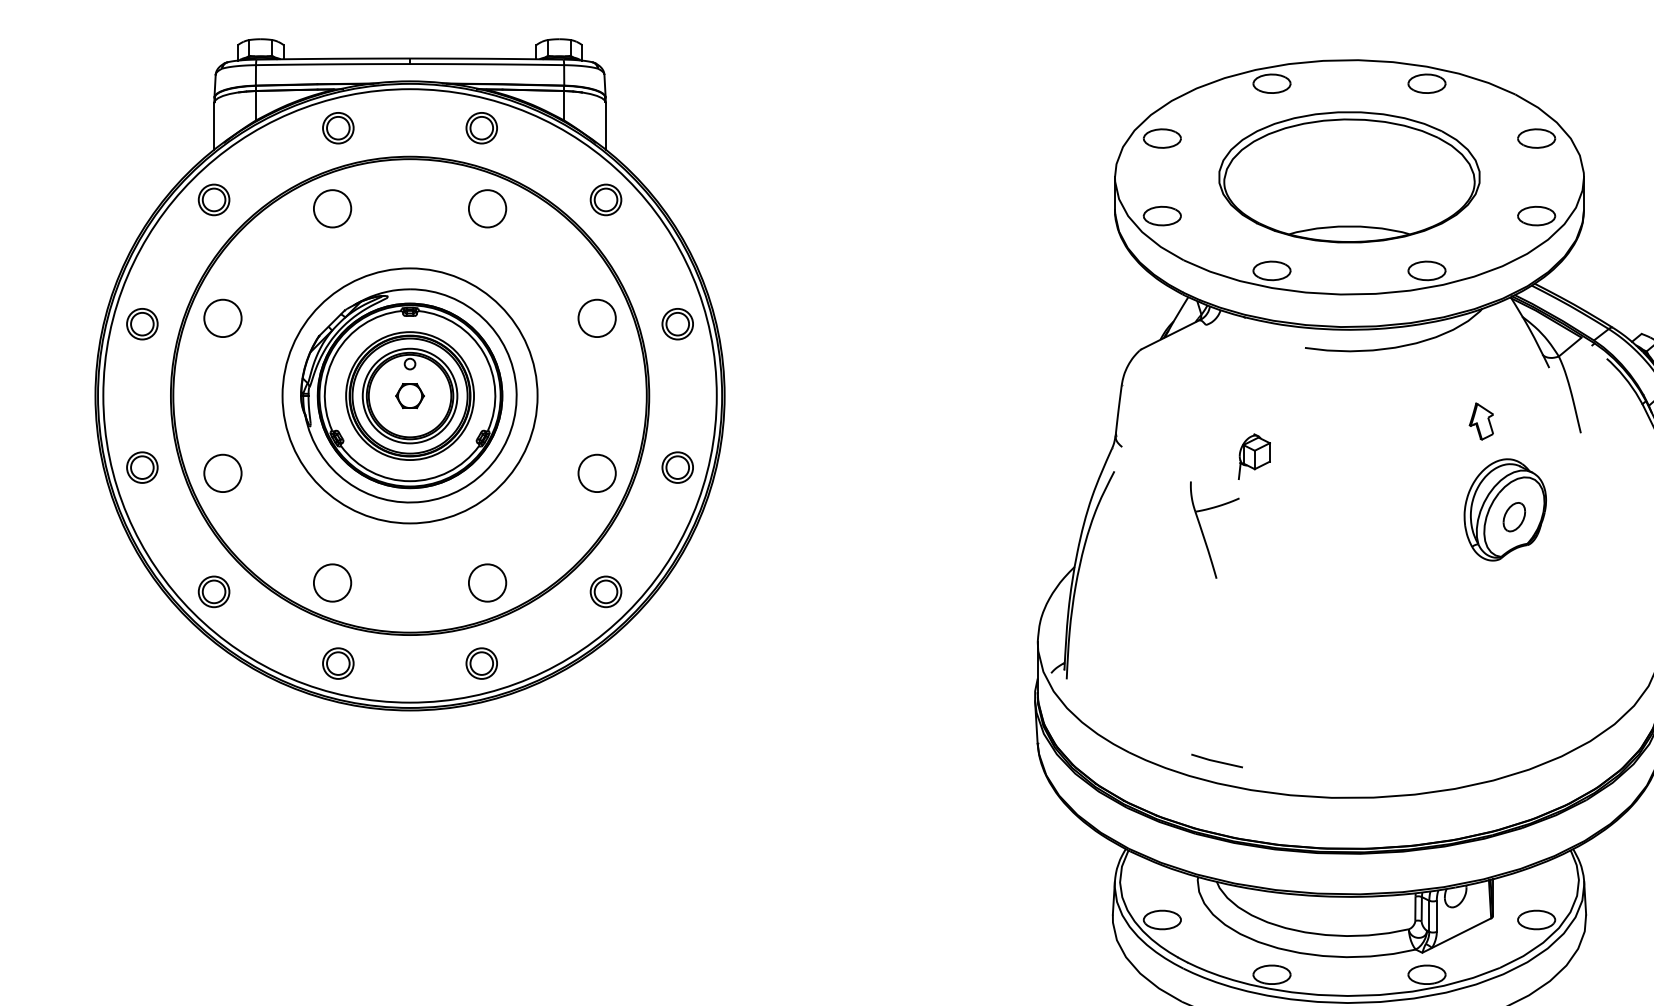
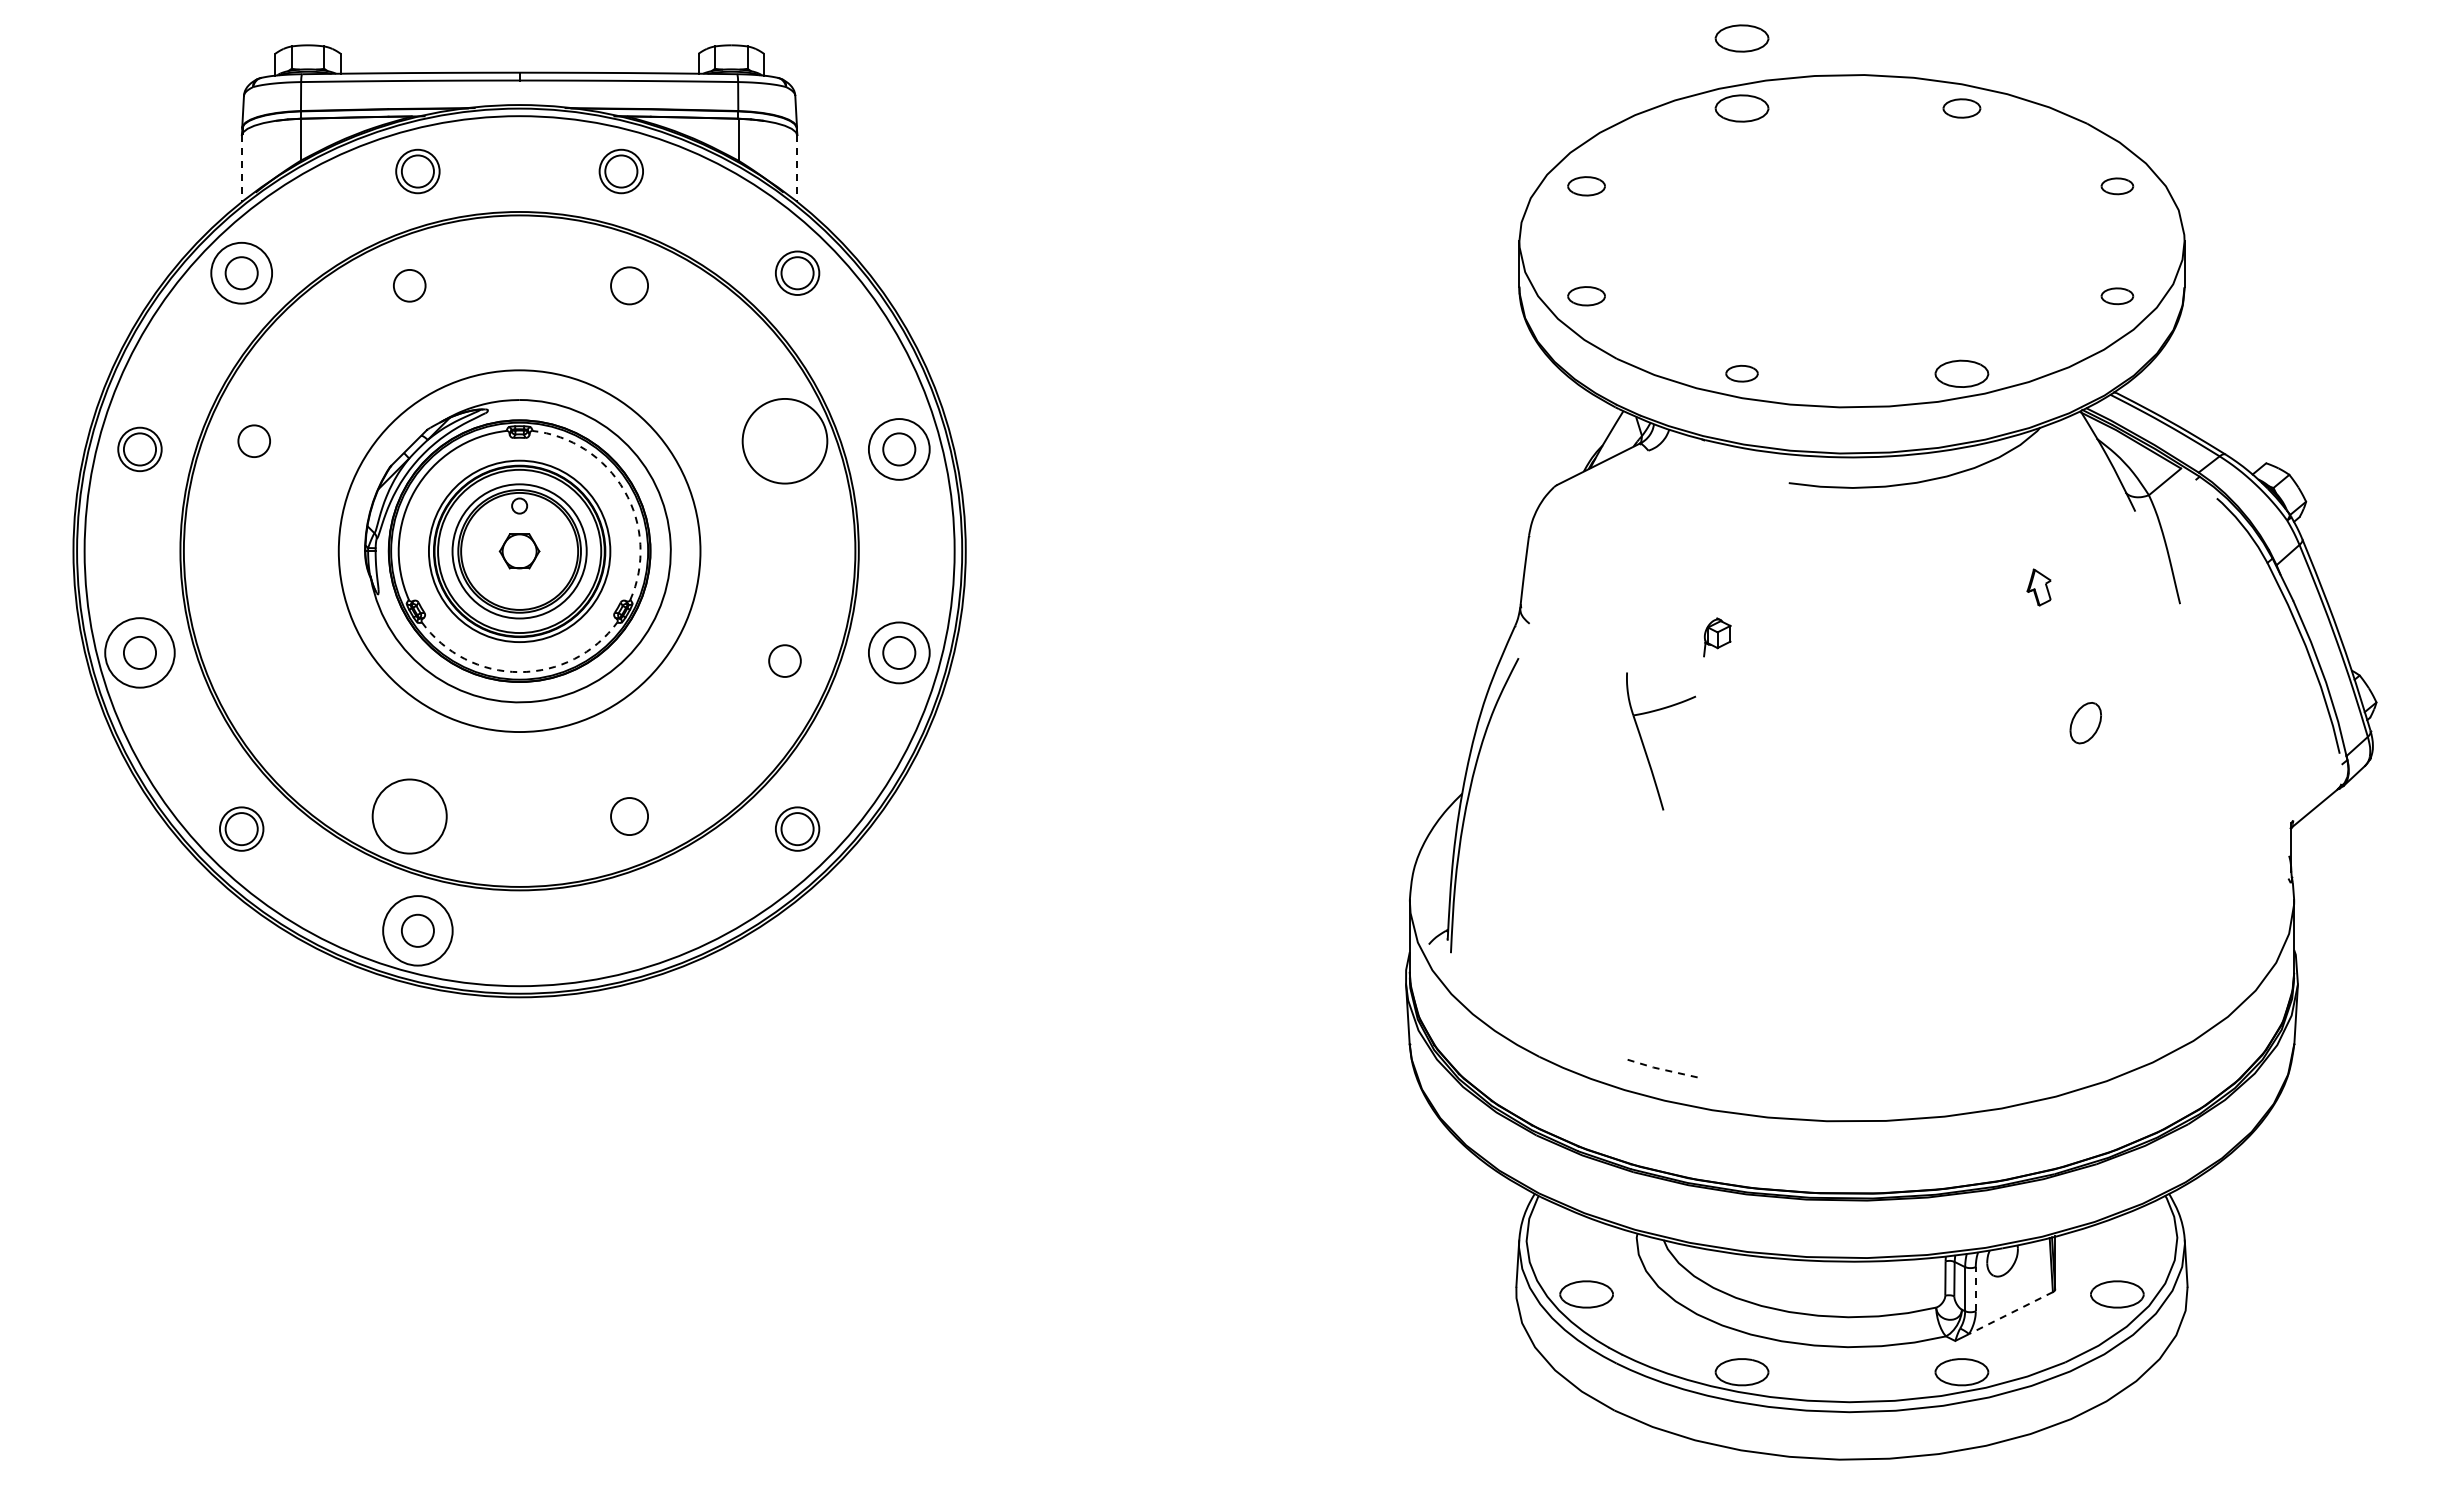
part: (1271, 34) -> (1741, 38), added
part: (1426, 83) -> (1961, 108), size x0.7
line: (213, 126) -> (241, 168), solid -> dashed
line: (605, 126) -> (797, 168), solid -> dashed
part: (1162, 138) -> (1586, 186), size x0.7
part: (1536, 138) -> (2117, 186), size x0.6
part: (1349, 177) -> (1851, 241), removed
circle: (213, 199) -> (241, 272), size x1.4
circle: (332, 208) -> (409, 285), size x0.6
circle: (487, 208) -> (629, 285), size x0.7
part: (1162, 216) -> (1586, 296), size x0.7
part: (1536, 216) -> (2117, 296), size x0.6
part: (1271, 270) -> (1741, 373), size x0.6
circle: (222, 317) -> (253, 440), size x0.6
circle: (596, 317) -> (784, 440), size x1.6
circle: (677, 324) -> (899, 449), size x1.4
arc: (484, 353) -> (624, 490), solid -> dashed
part: (1481, 421) -> (2038, 587), size x0.7
part: (1254, 456) -> (1717, 637), size x0.6
circle: (142, 467) -> (139, 652), size x1.6
circle: (677, 467) -> (899, 652), size x1.4
circle: (222, 472) -> (253, 660), removed
circle: (596, 472) -> (784, 660), size x0.6
arc: (409, 481) -> (519, 672), solid -> dashed
part: (1504, 509) -> (2072, 712), removed
circle: (332, 582) -> (409, 816), size x1.4
circle: (487, 582) -> (629, 816), size x0.7
circle: (338, 663) -> (417, 930), size x1.6
part: (481, 663) -> (620, 930), removed
line: (1217, 761) -> (1664, 1069), solid -> dashed
line: (1436, 915) -> (1975, 1288), solid -> dashed
line: (1461, 933) -> (2010, 1313), solid -> dashed

